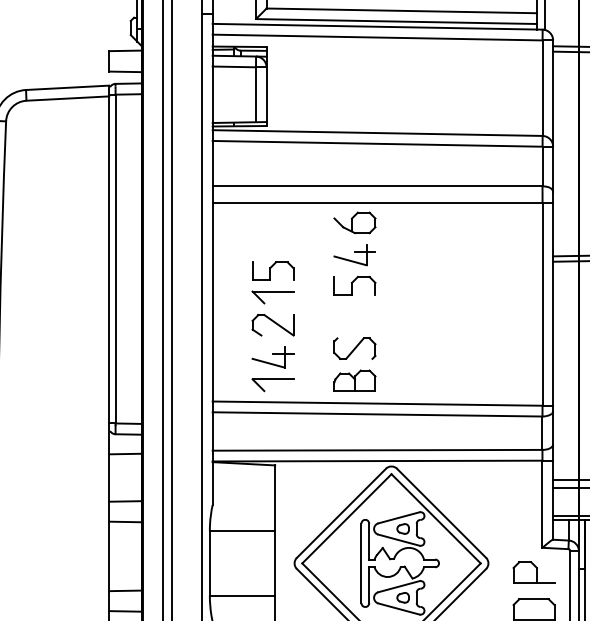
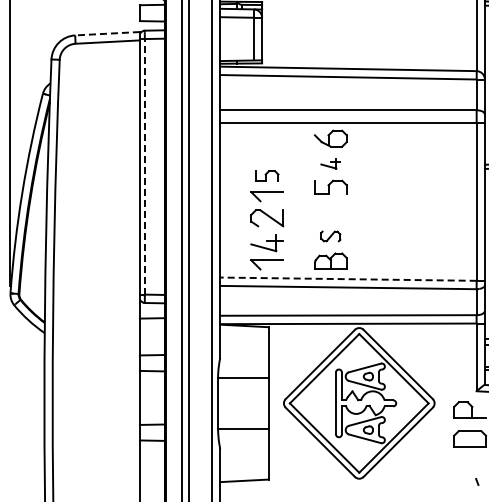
line: (67, 87) -> (107, 33), solid -> dashed
part: (354, 254) -> (330, 163), size x0.6
line: (115, 258) -> (144, 166), solid -> dashed
part: (273, 270) -> (267, 175), size x0.7
part: (354, 348) -> (330, 236), size x0.6
line: (376, 404) -> (347, 279), solid -> dashed

